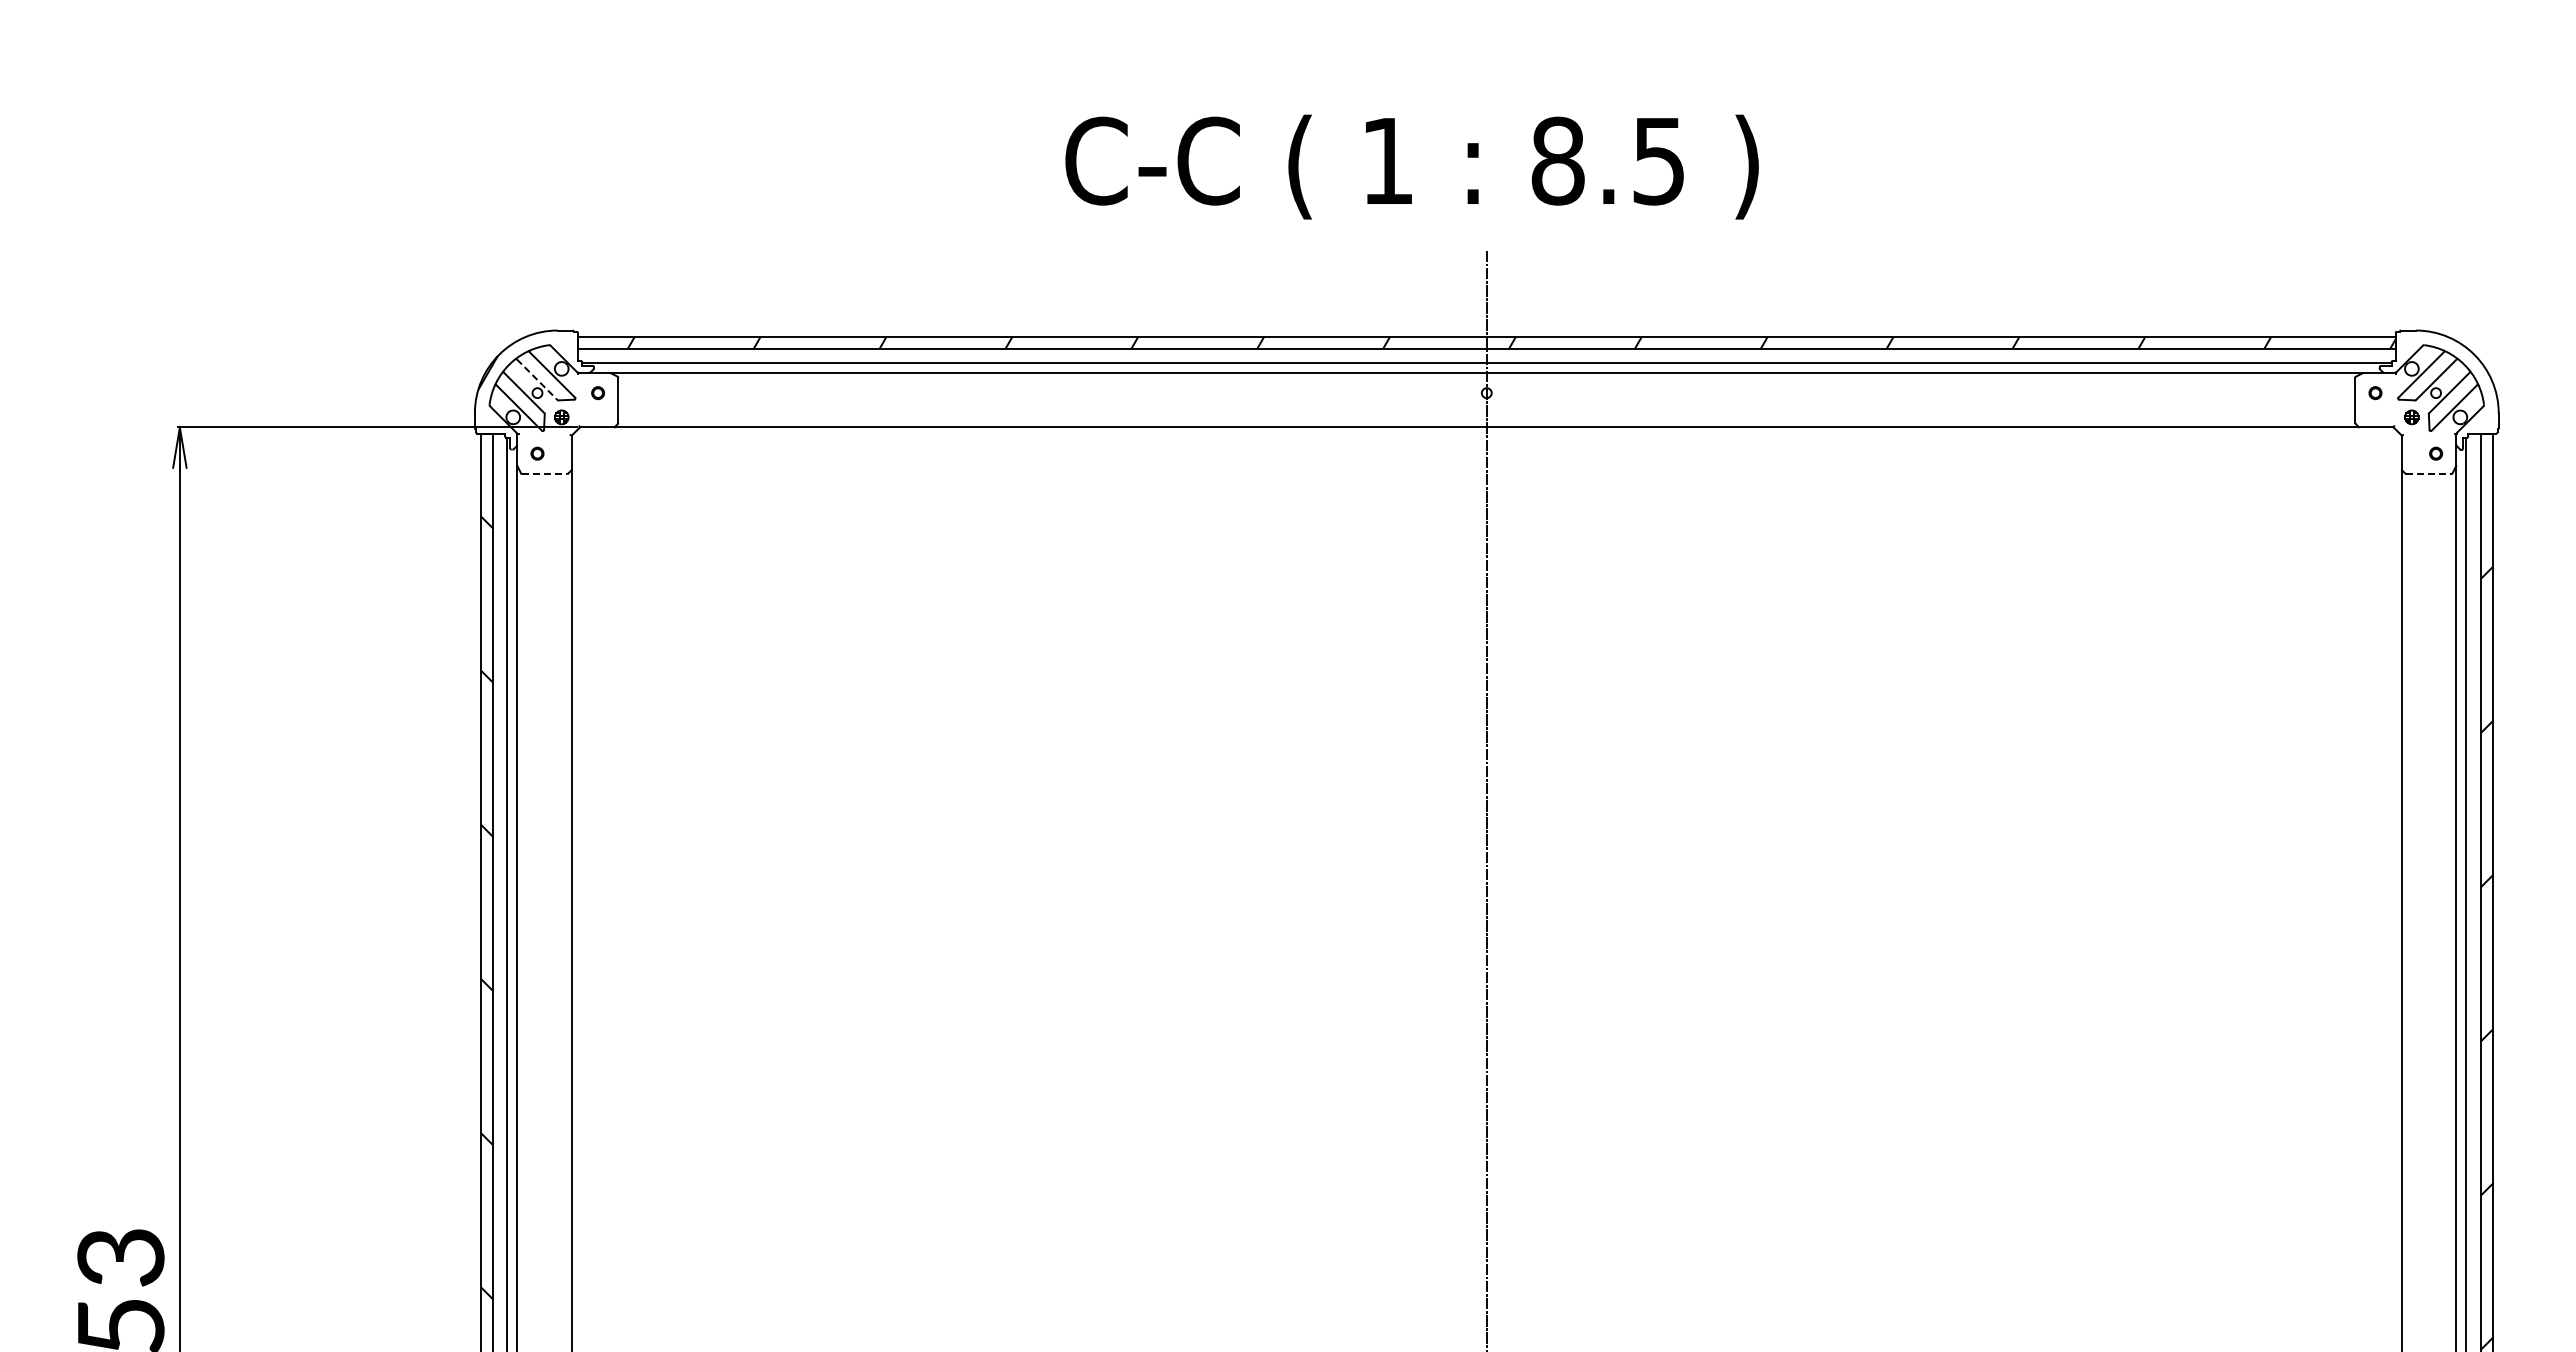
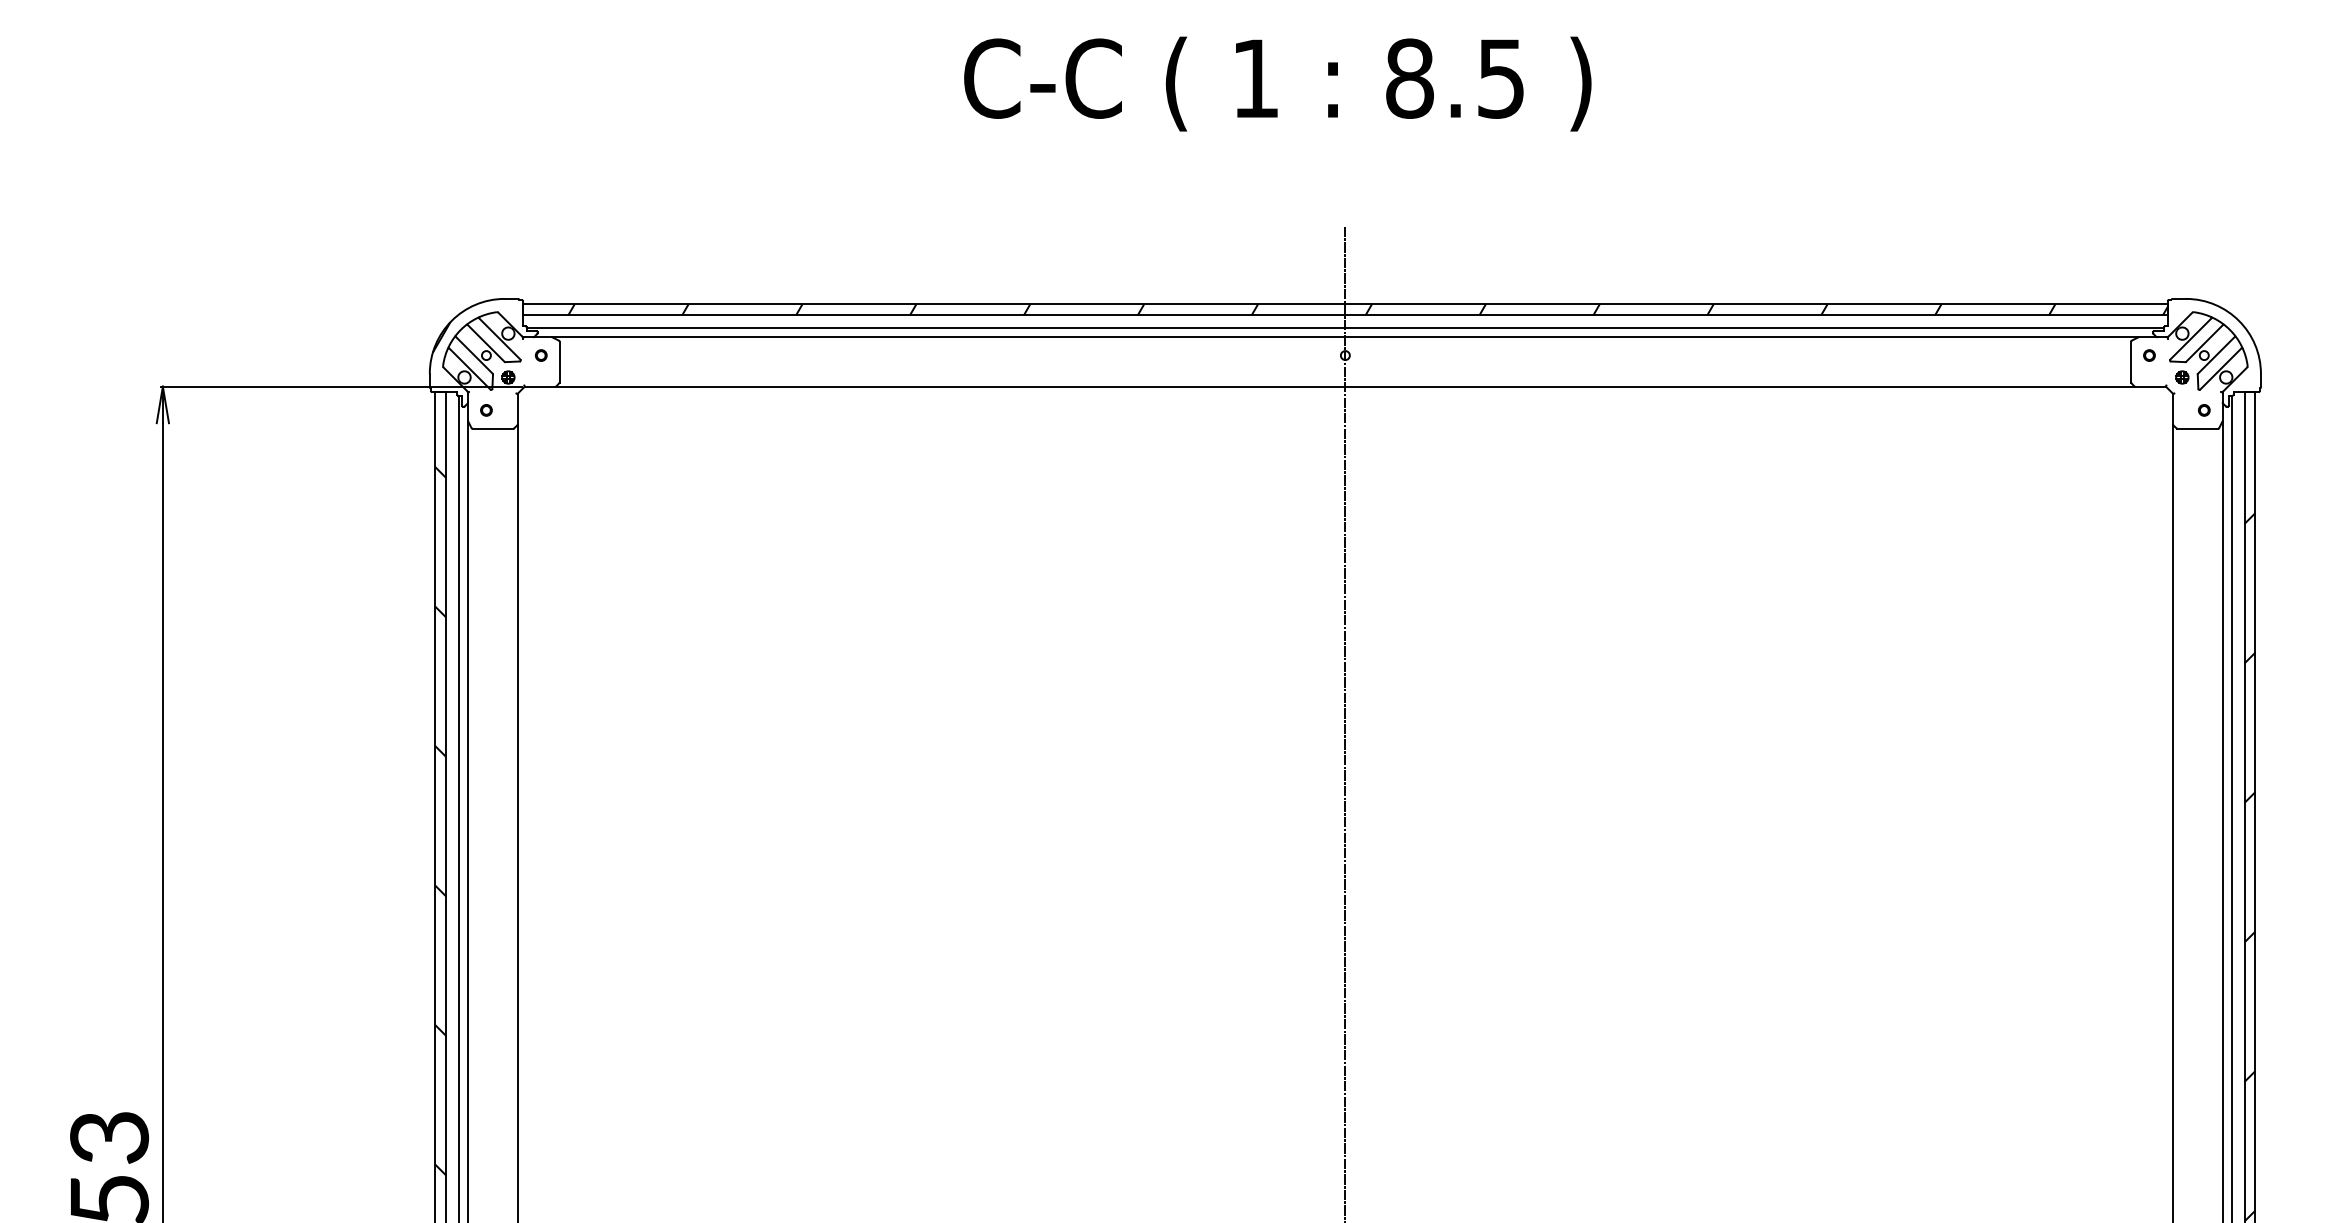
text: (1411, 166) -> (1277, 83), moved
line: (537, 379) -> (486, 343), dashed -> solid
line: (544, 473) -> (492, 428), dashed -> solid
line: (2428, 473) -> (2197, 428), dashed -> solid

